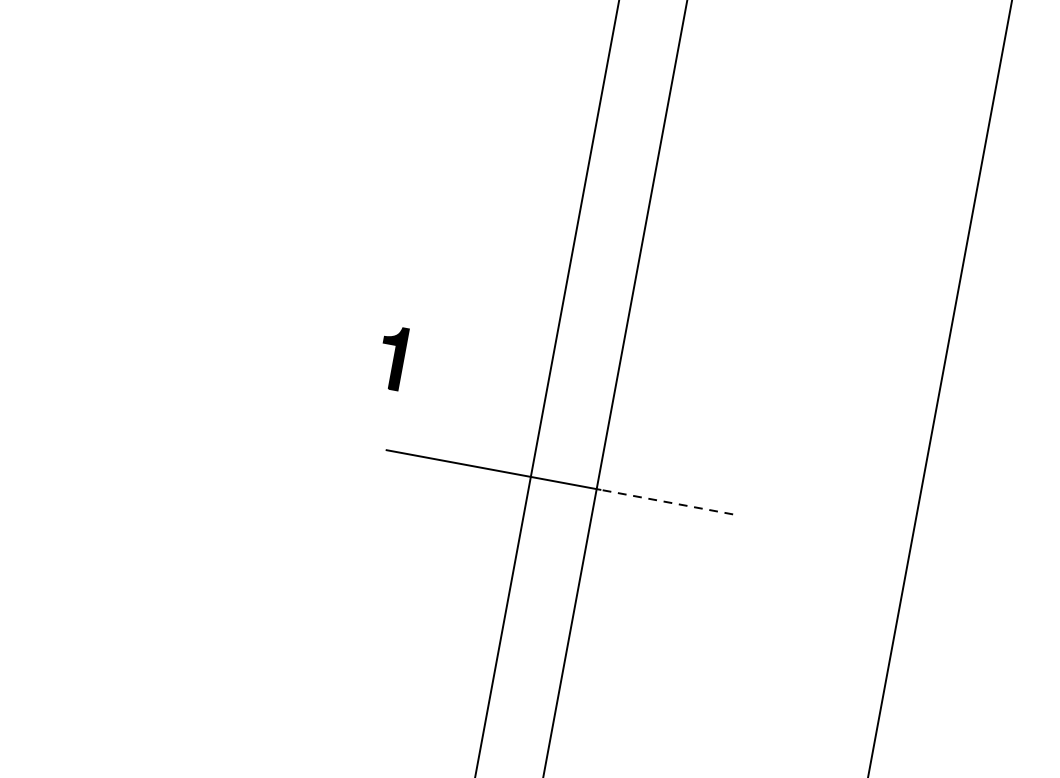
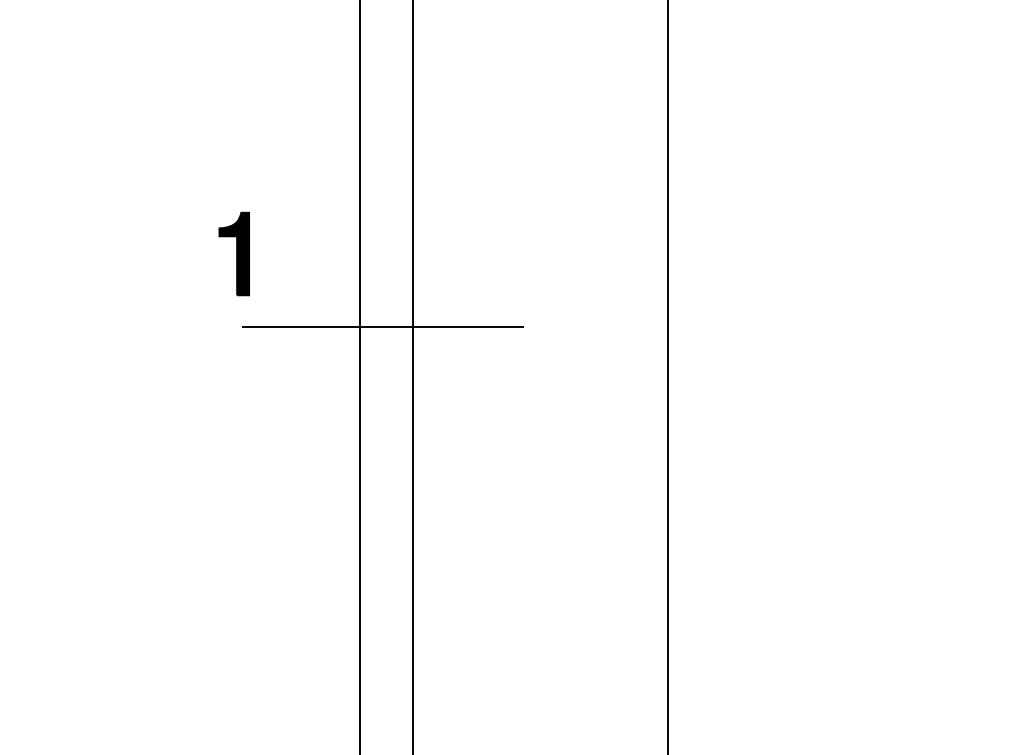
part: (391, 357) -> (233, 253), size x1.67
line: (667, 502) -> (470, 327), dashed -> solid

